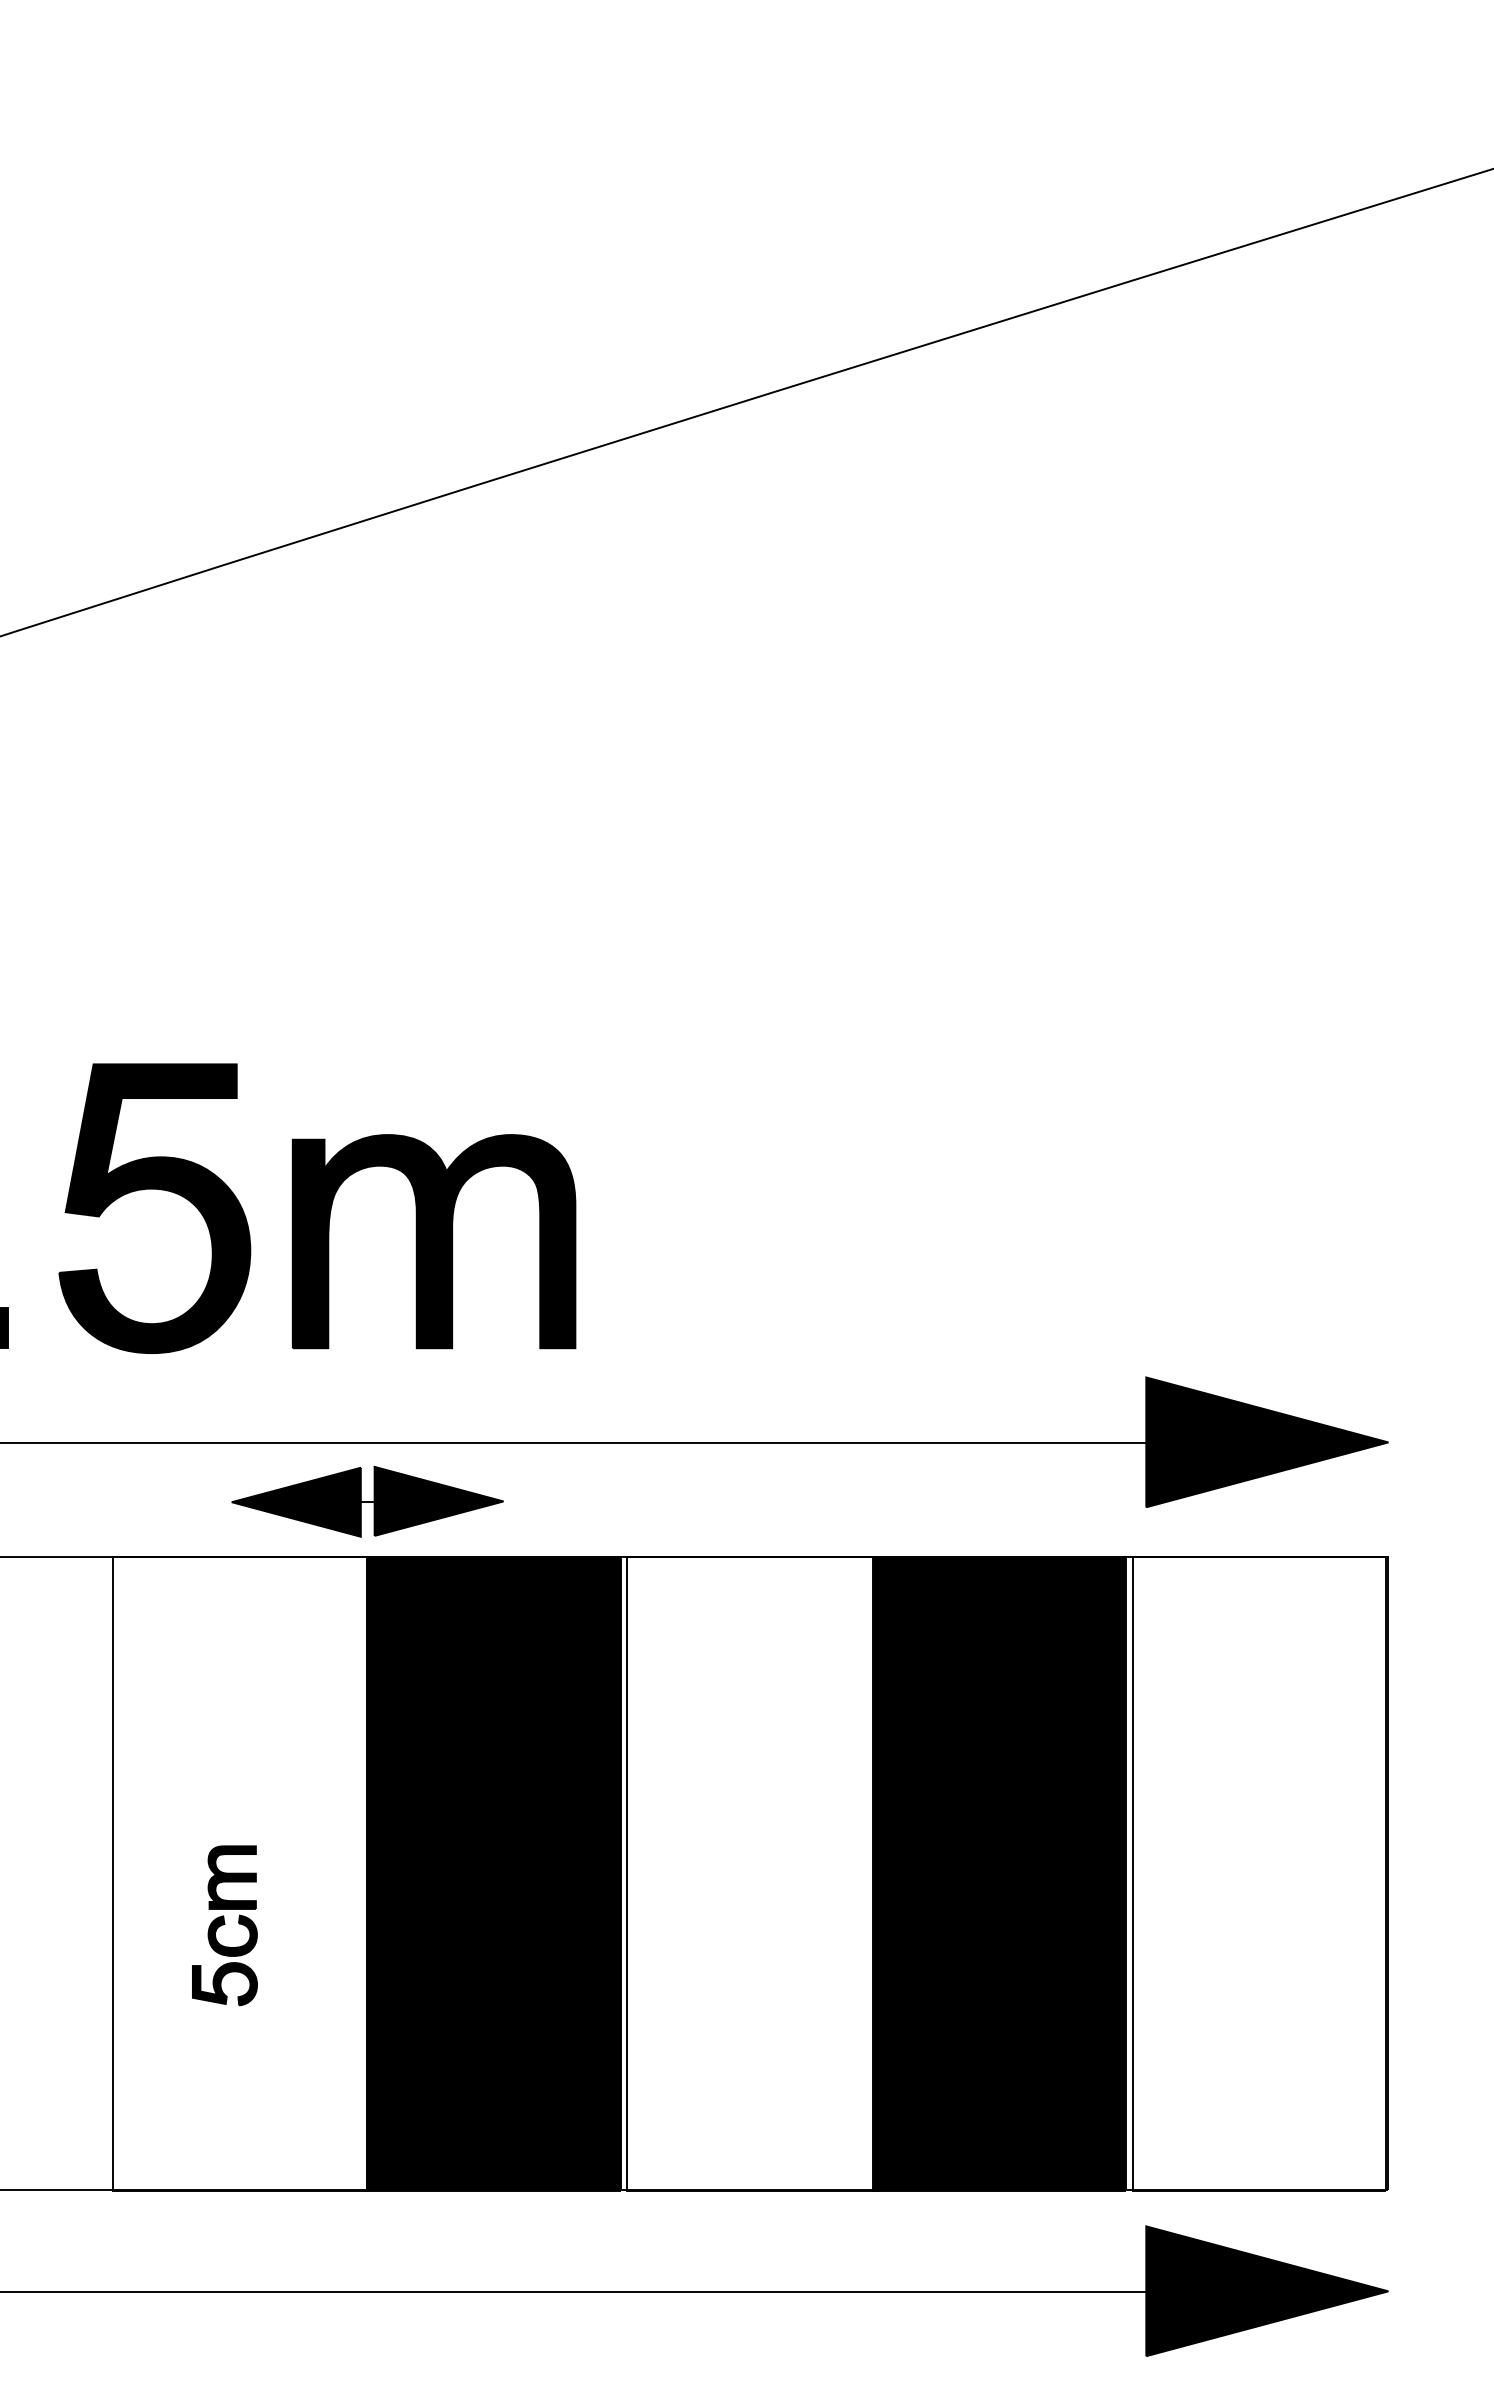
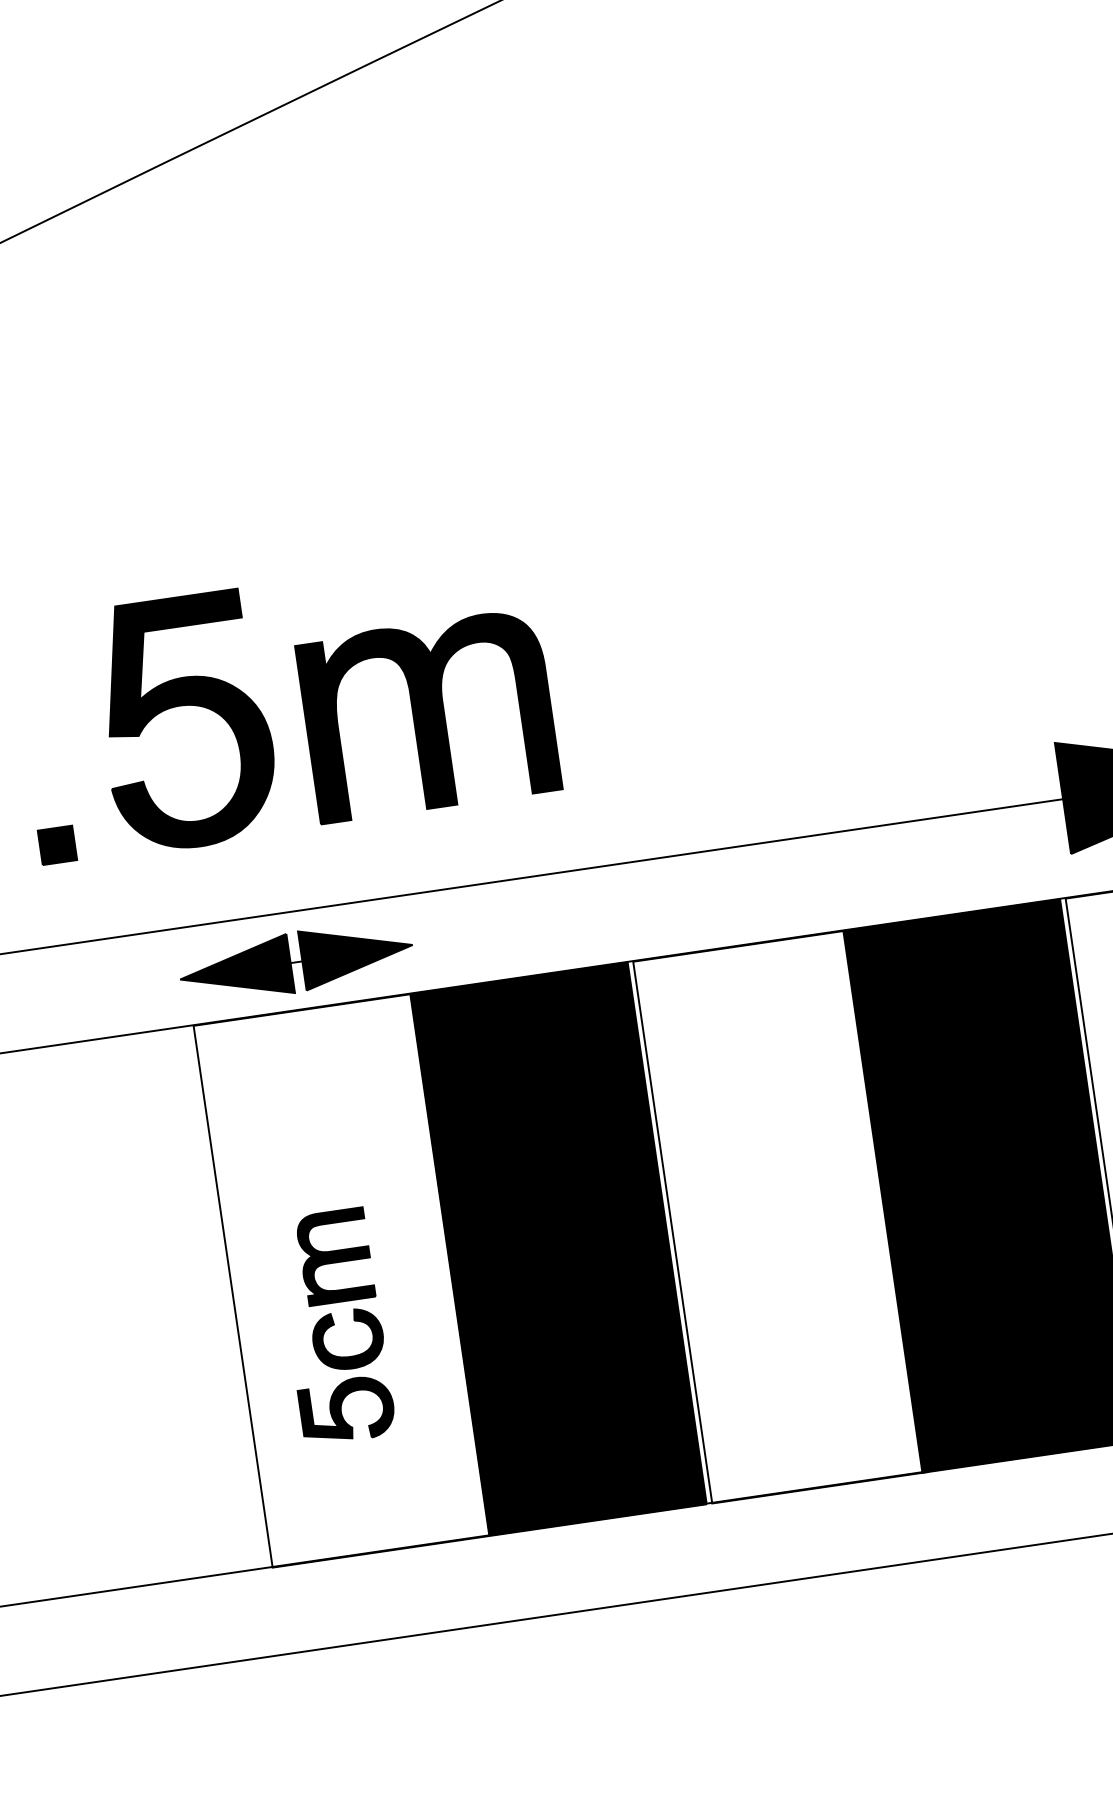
part: (367, 1501) -> (296, 962), moved
part: (224, 1925) -> (334, 1326), size x1.67

